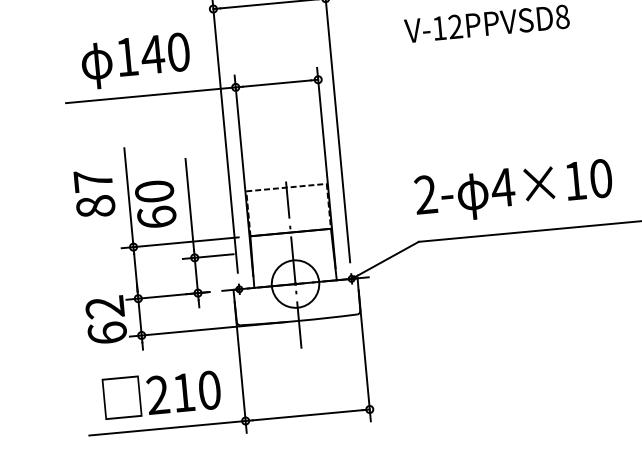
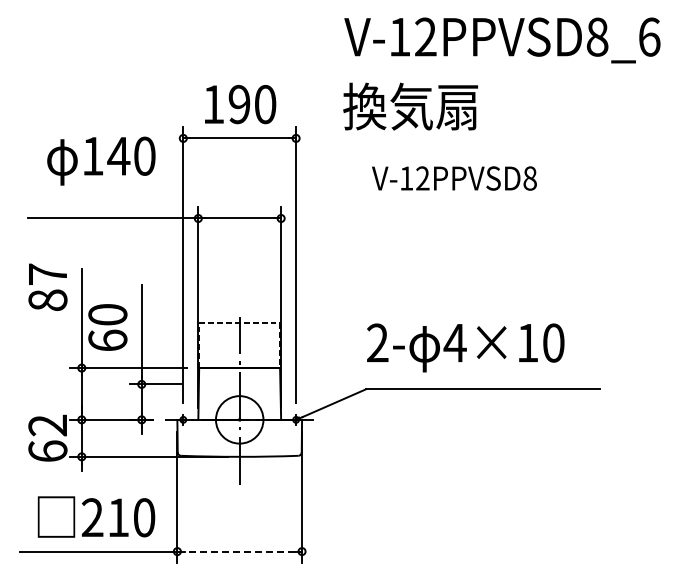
text: (135, 60) -> (101, 160), moved
text: (94, 192) -> (47, 286), moved
line: (307, 415) -> (239, 551), solid -> dashed

